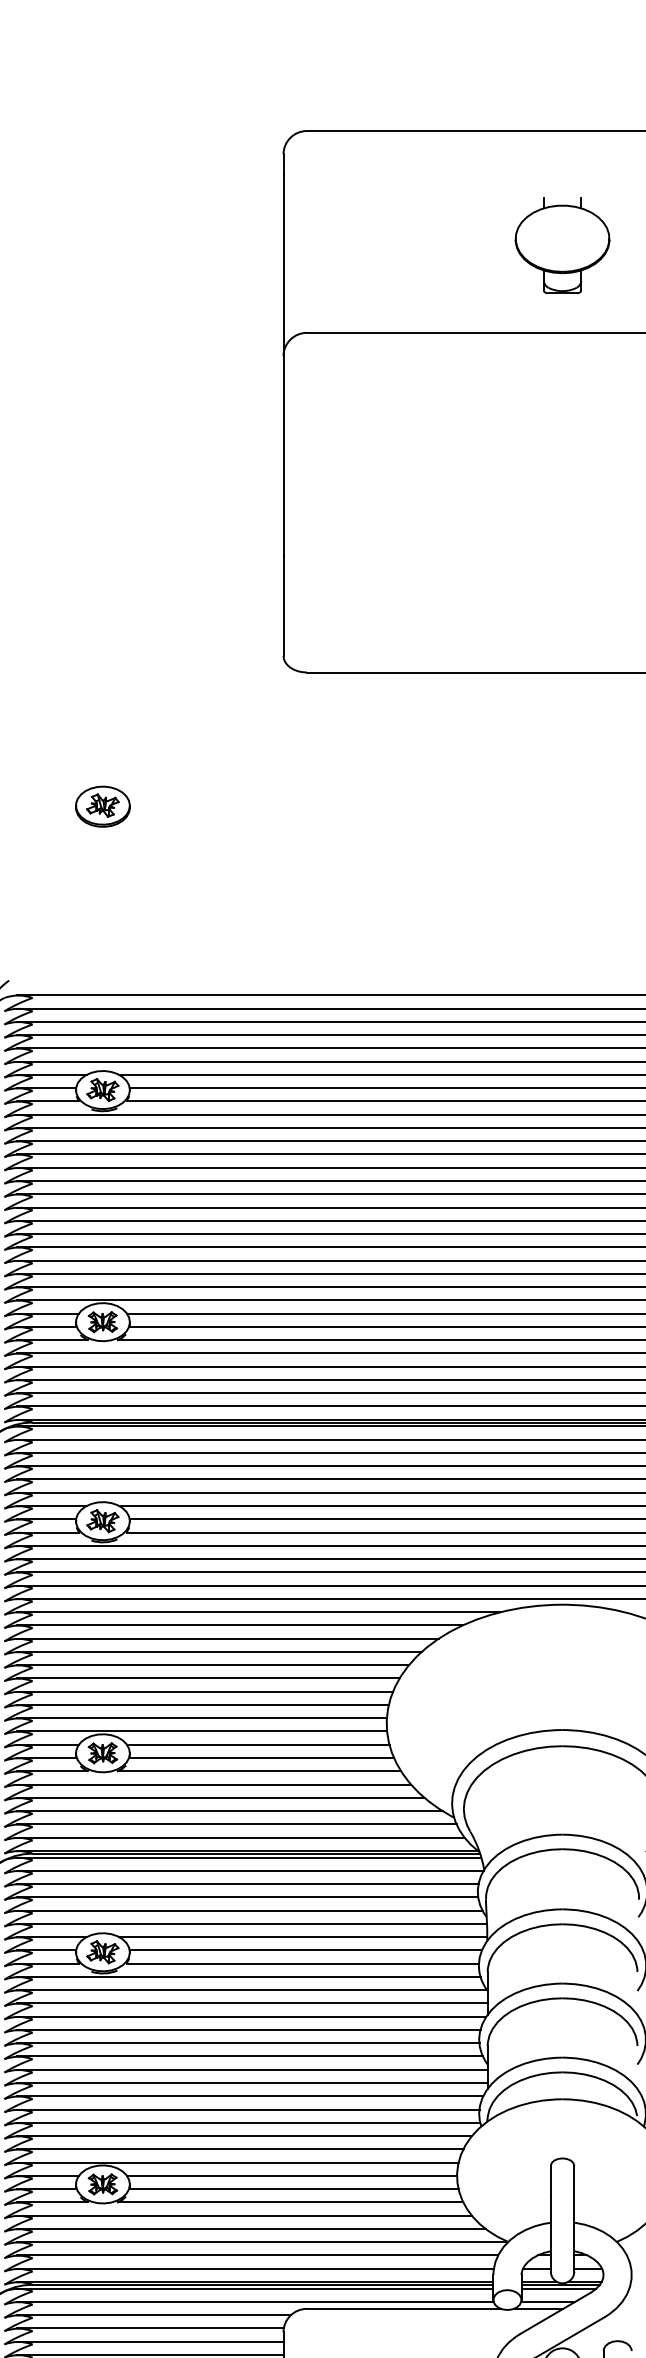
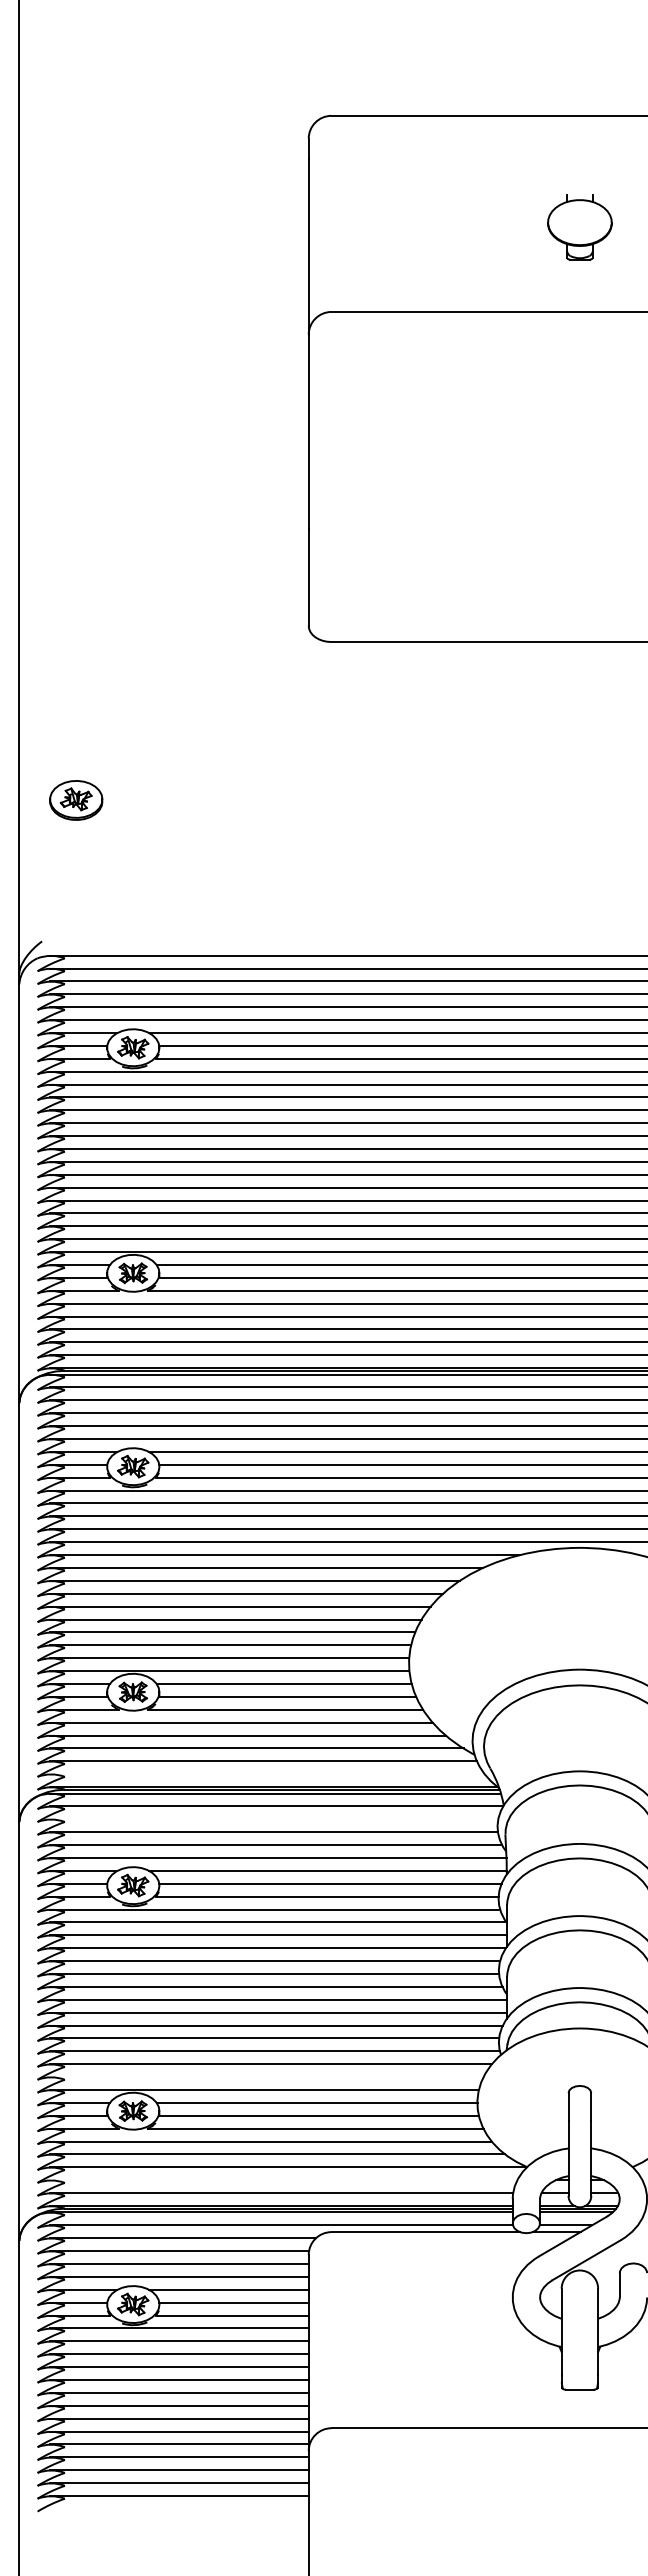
part: (562, 245) -> (579, 227), size x0.7
part: (103, 806) -> (76, 800), moved
line: (240, 1837) -> (266, 1774), removed
line: (247, 1884) -> (273, 1819), removed
line: (240, 2149) -> (266, 2077), removed
line: (257, 2255) -> (283, 2180), removed

